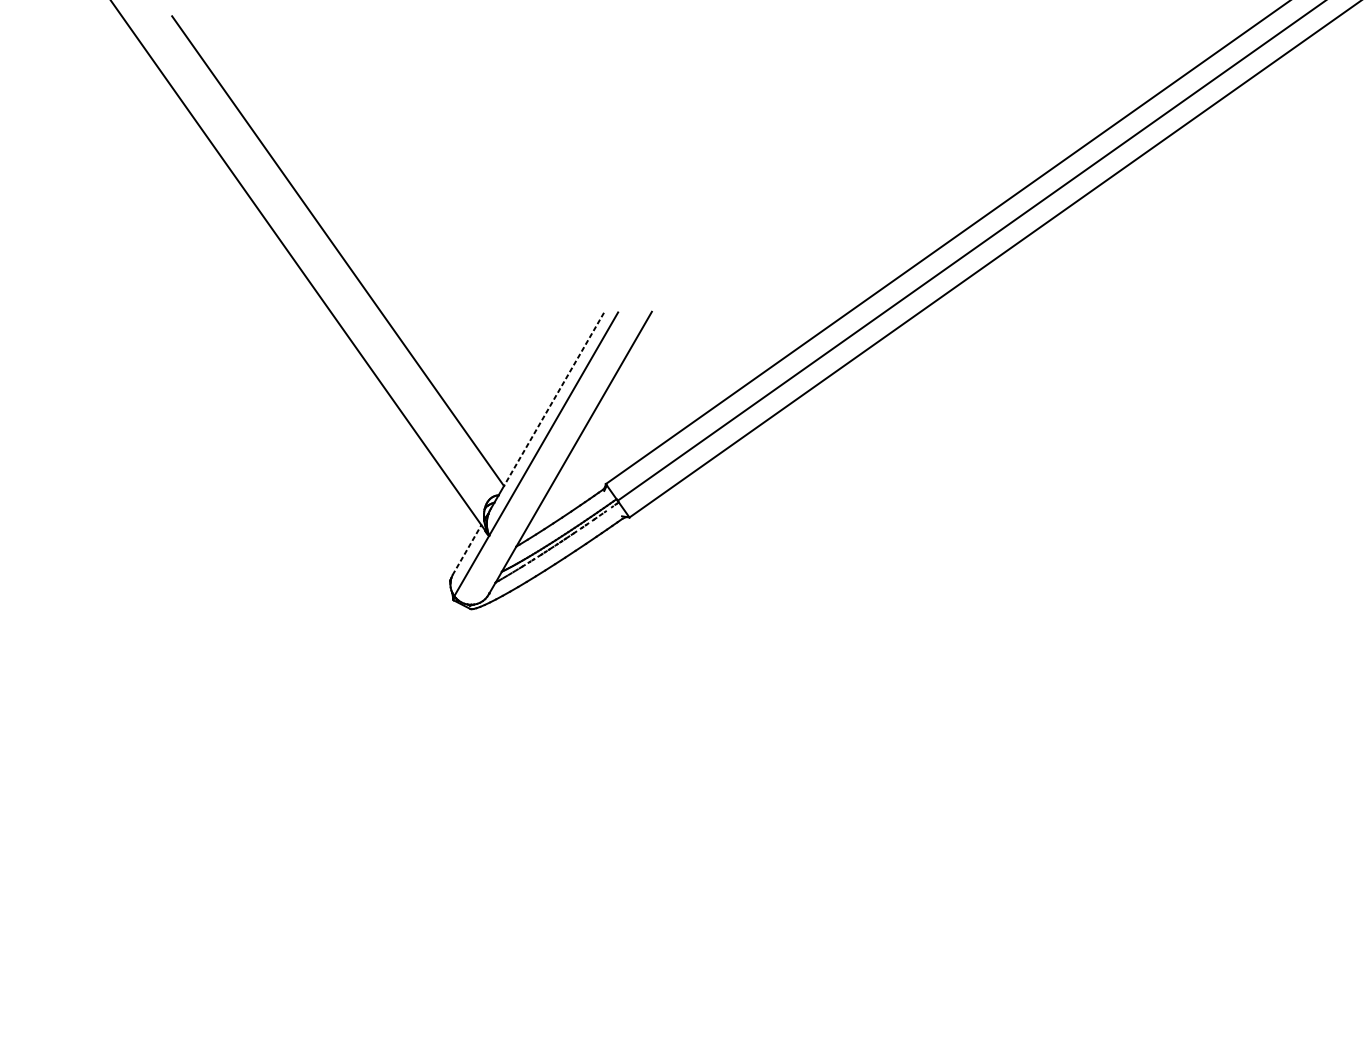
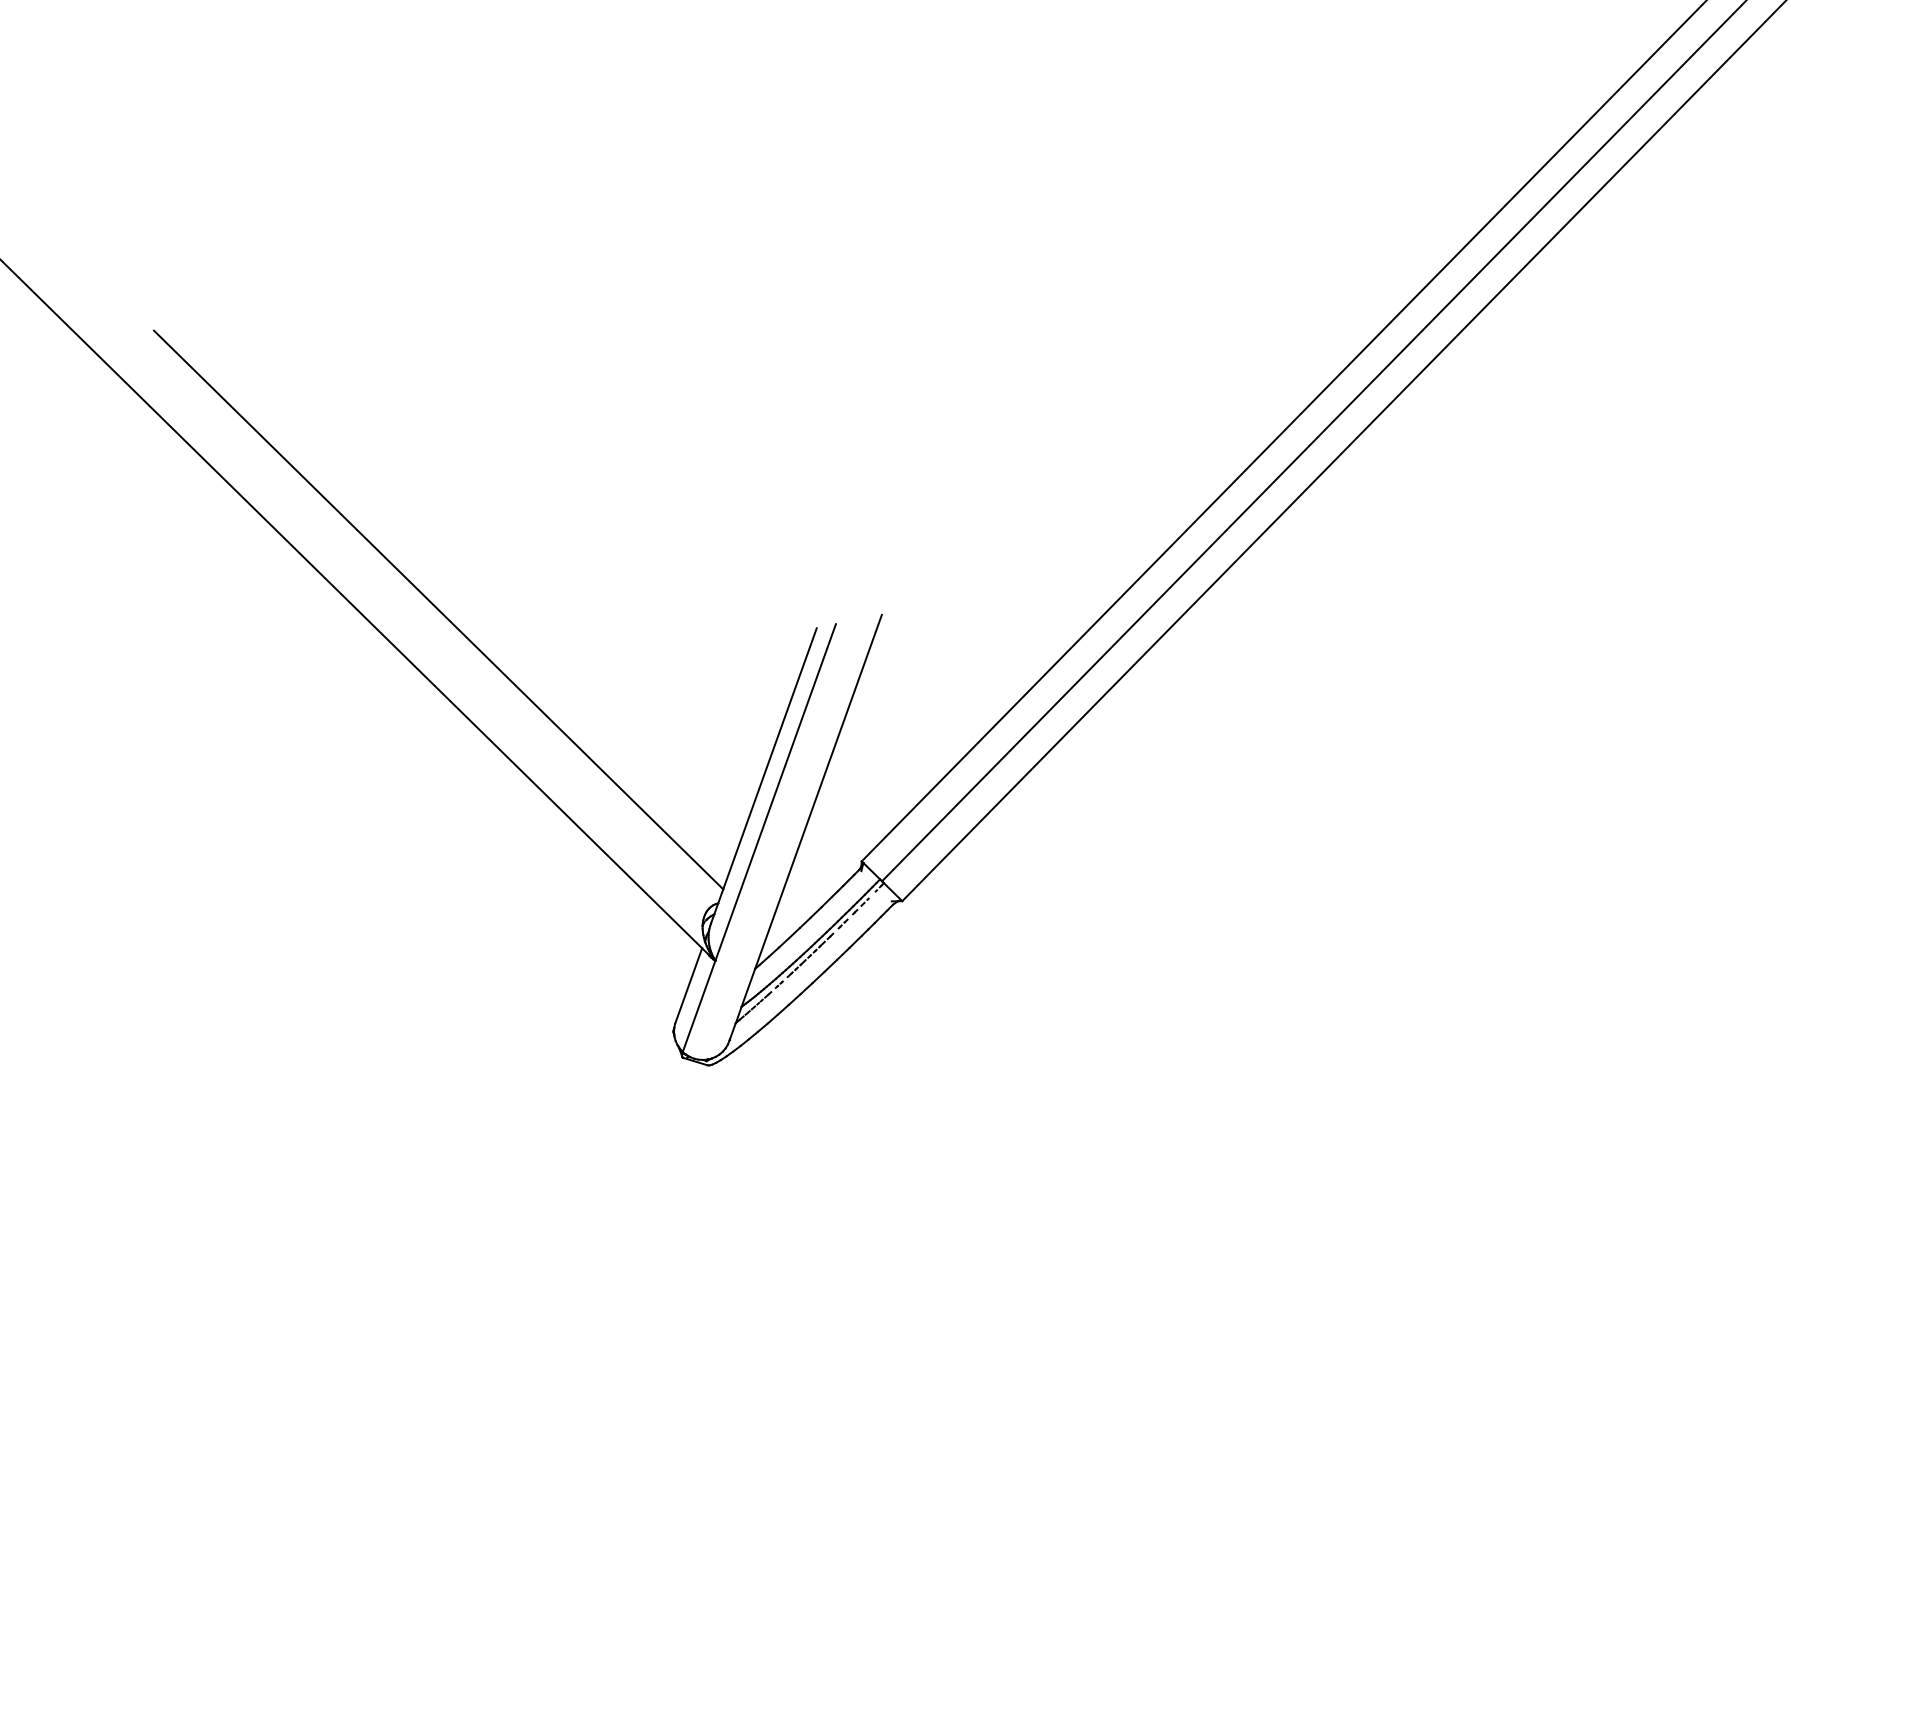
line: (554, 399) -> (770, 758), dashed -> solid
line: (466, 549) -> (688, 985), dashed -> solid

